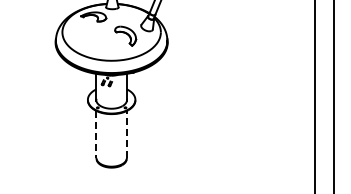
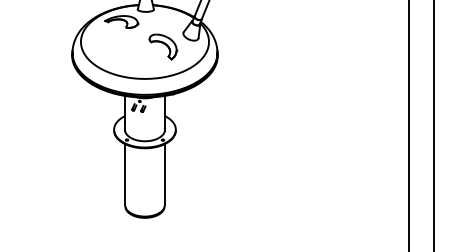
line: (126, 133) -> (164, 173), dashed -> solid
line: (96, 134) -> (125, 174), dashed -> solid

